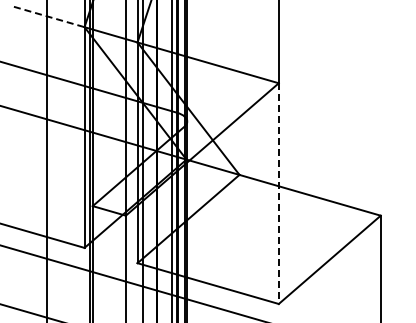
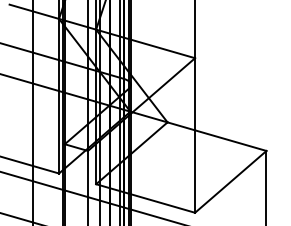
line: (49, 17) -> (34, 12), dashed -> solid
line: (278, 194) -> (194, 136), dashed -> solid

